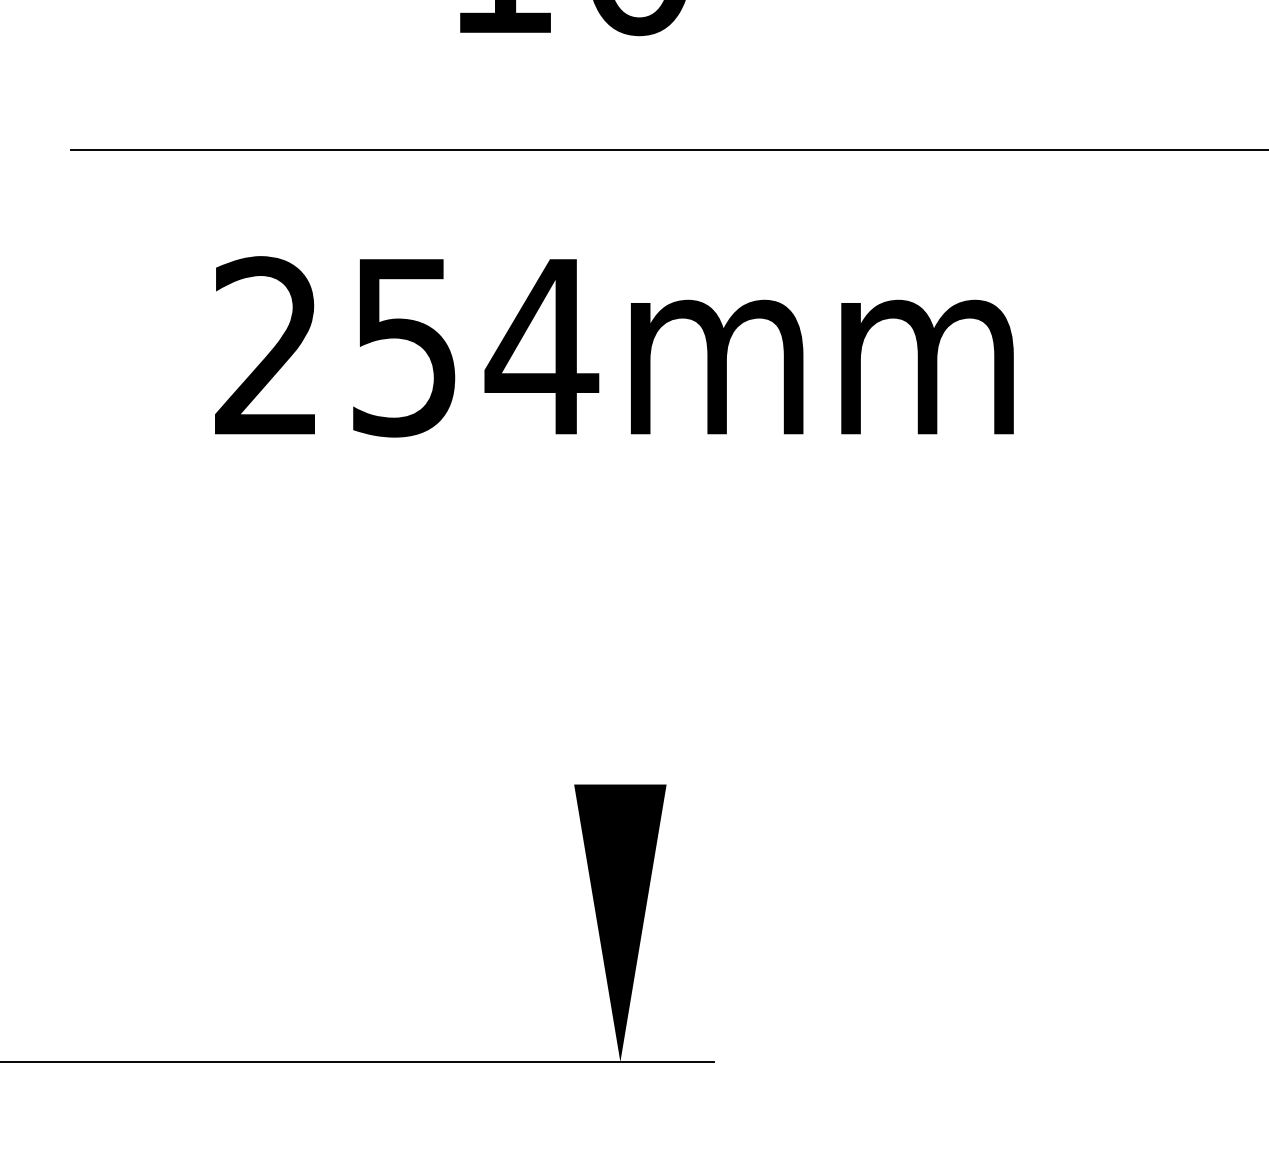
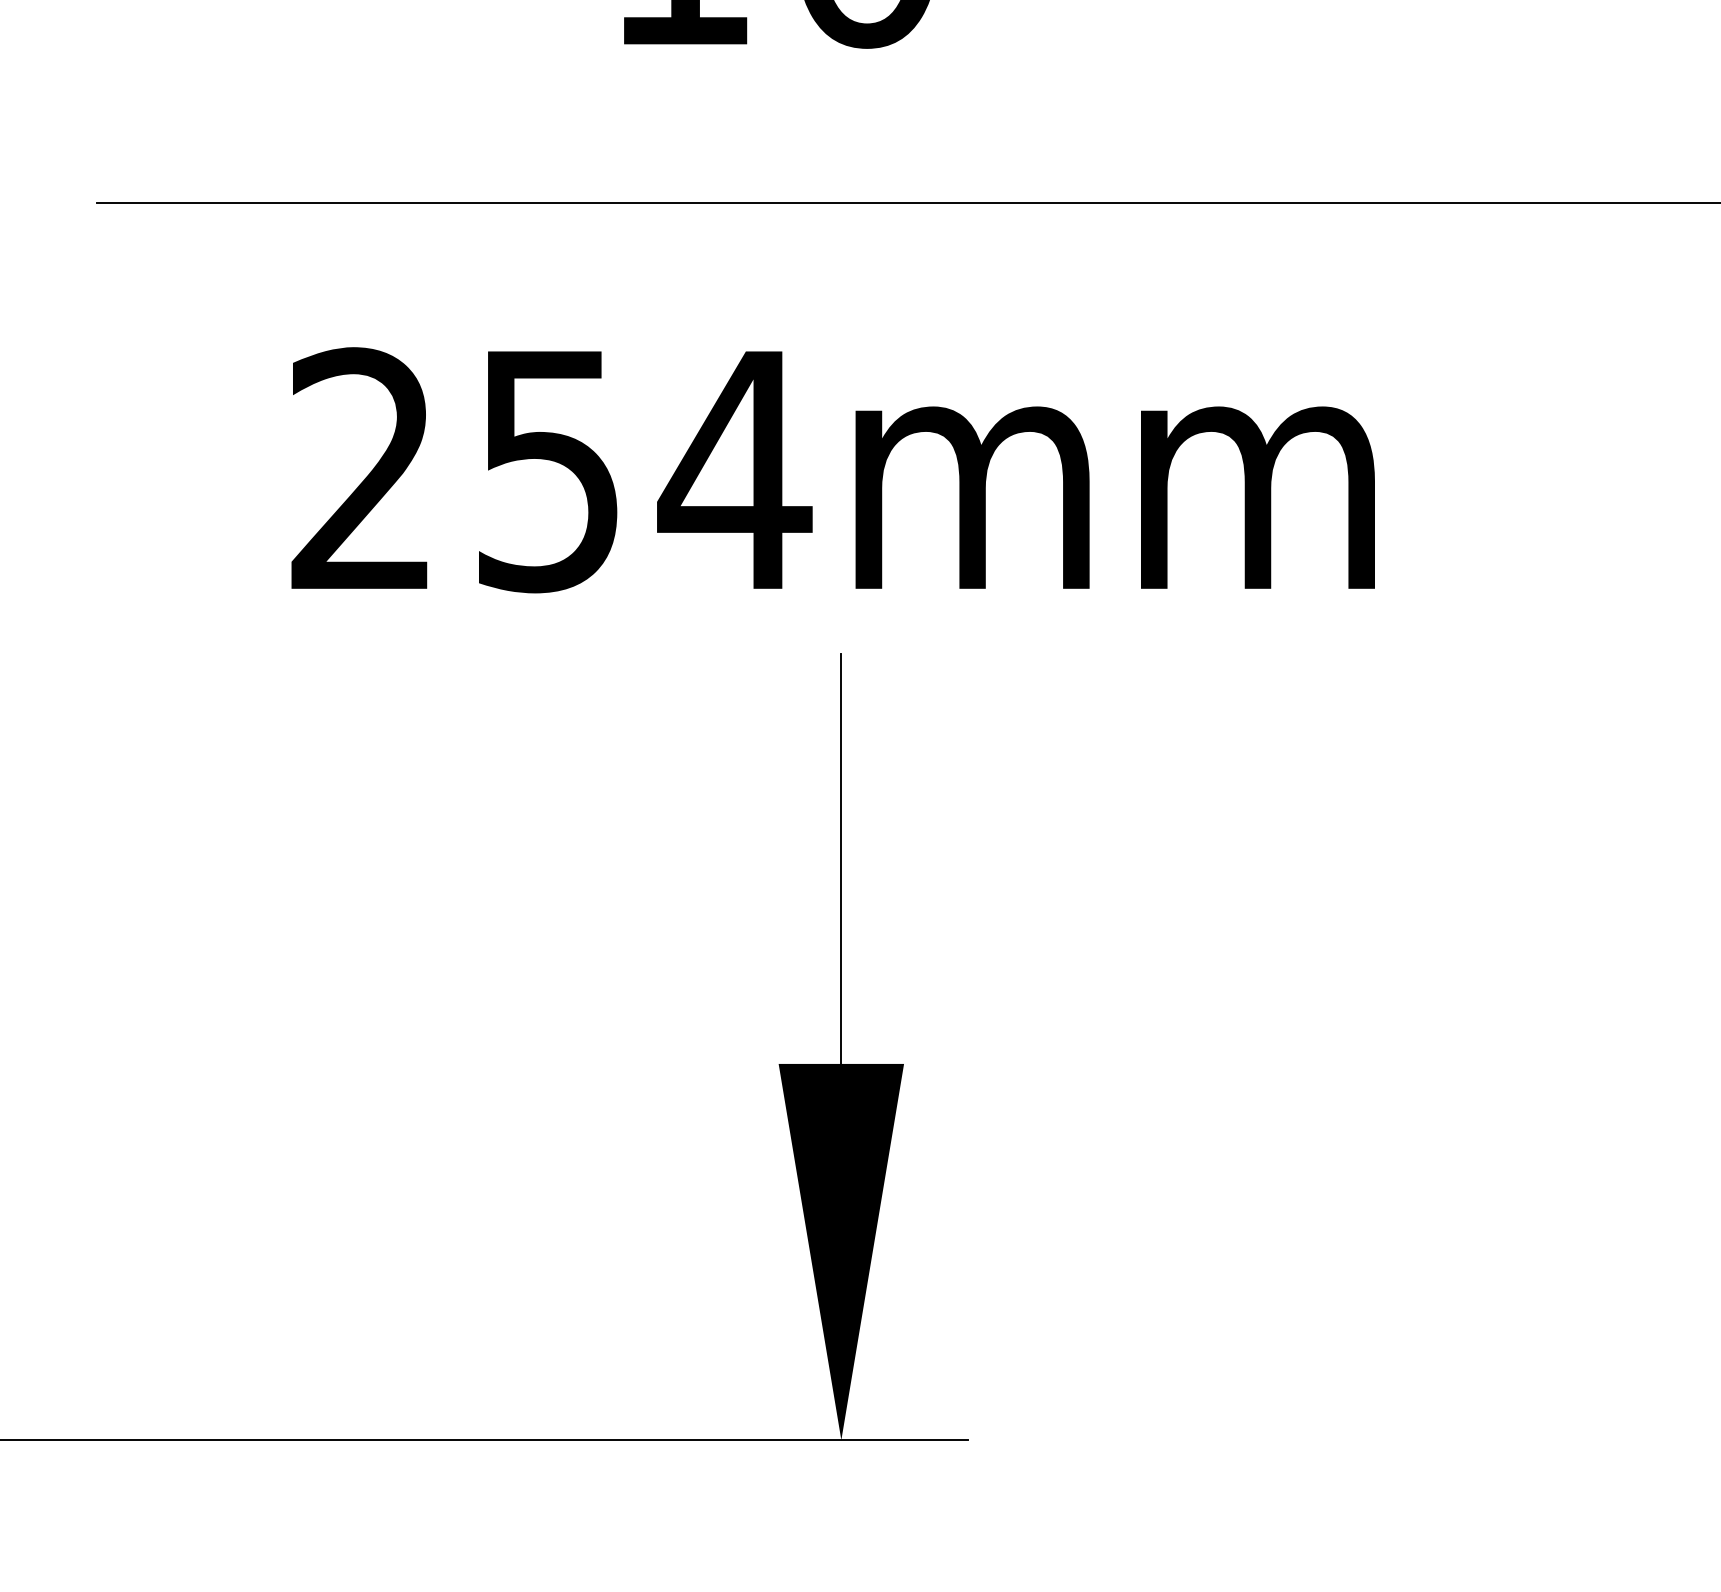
line: (620, 633) -> (841, 859), added

